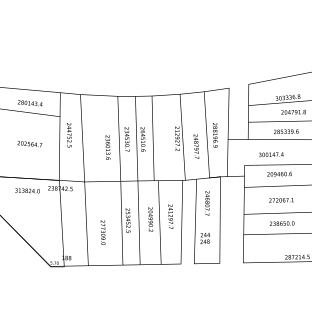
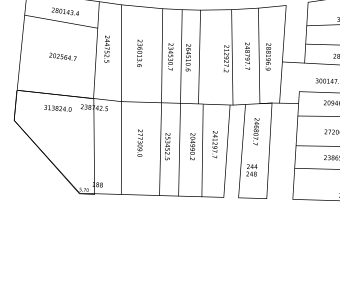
text: (196, 146) -> (247, 56), moved
text: (107, 147) -> (139, 53), moved
text: (102, 232) -> (139, 142), moved

